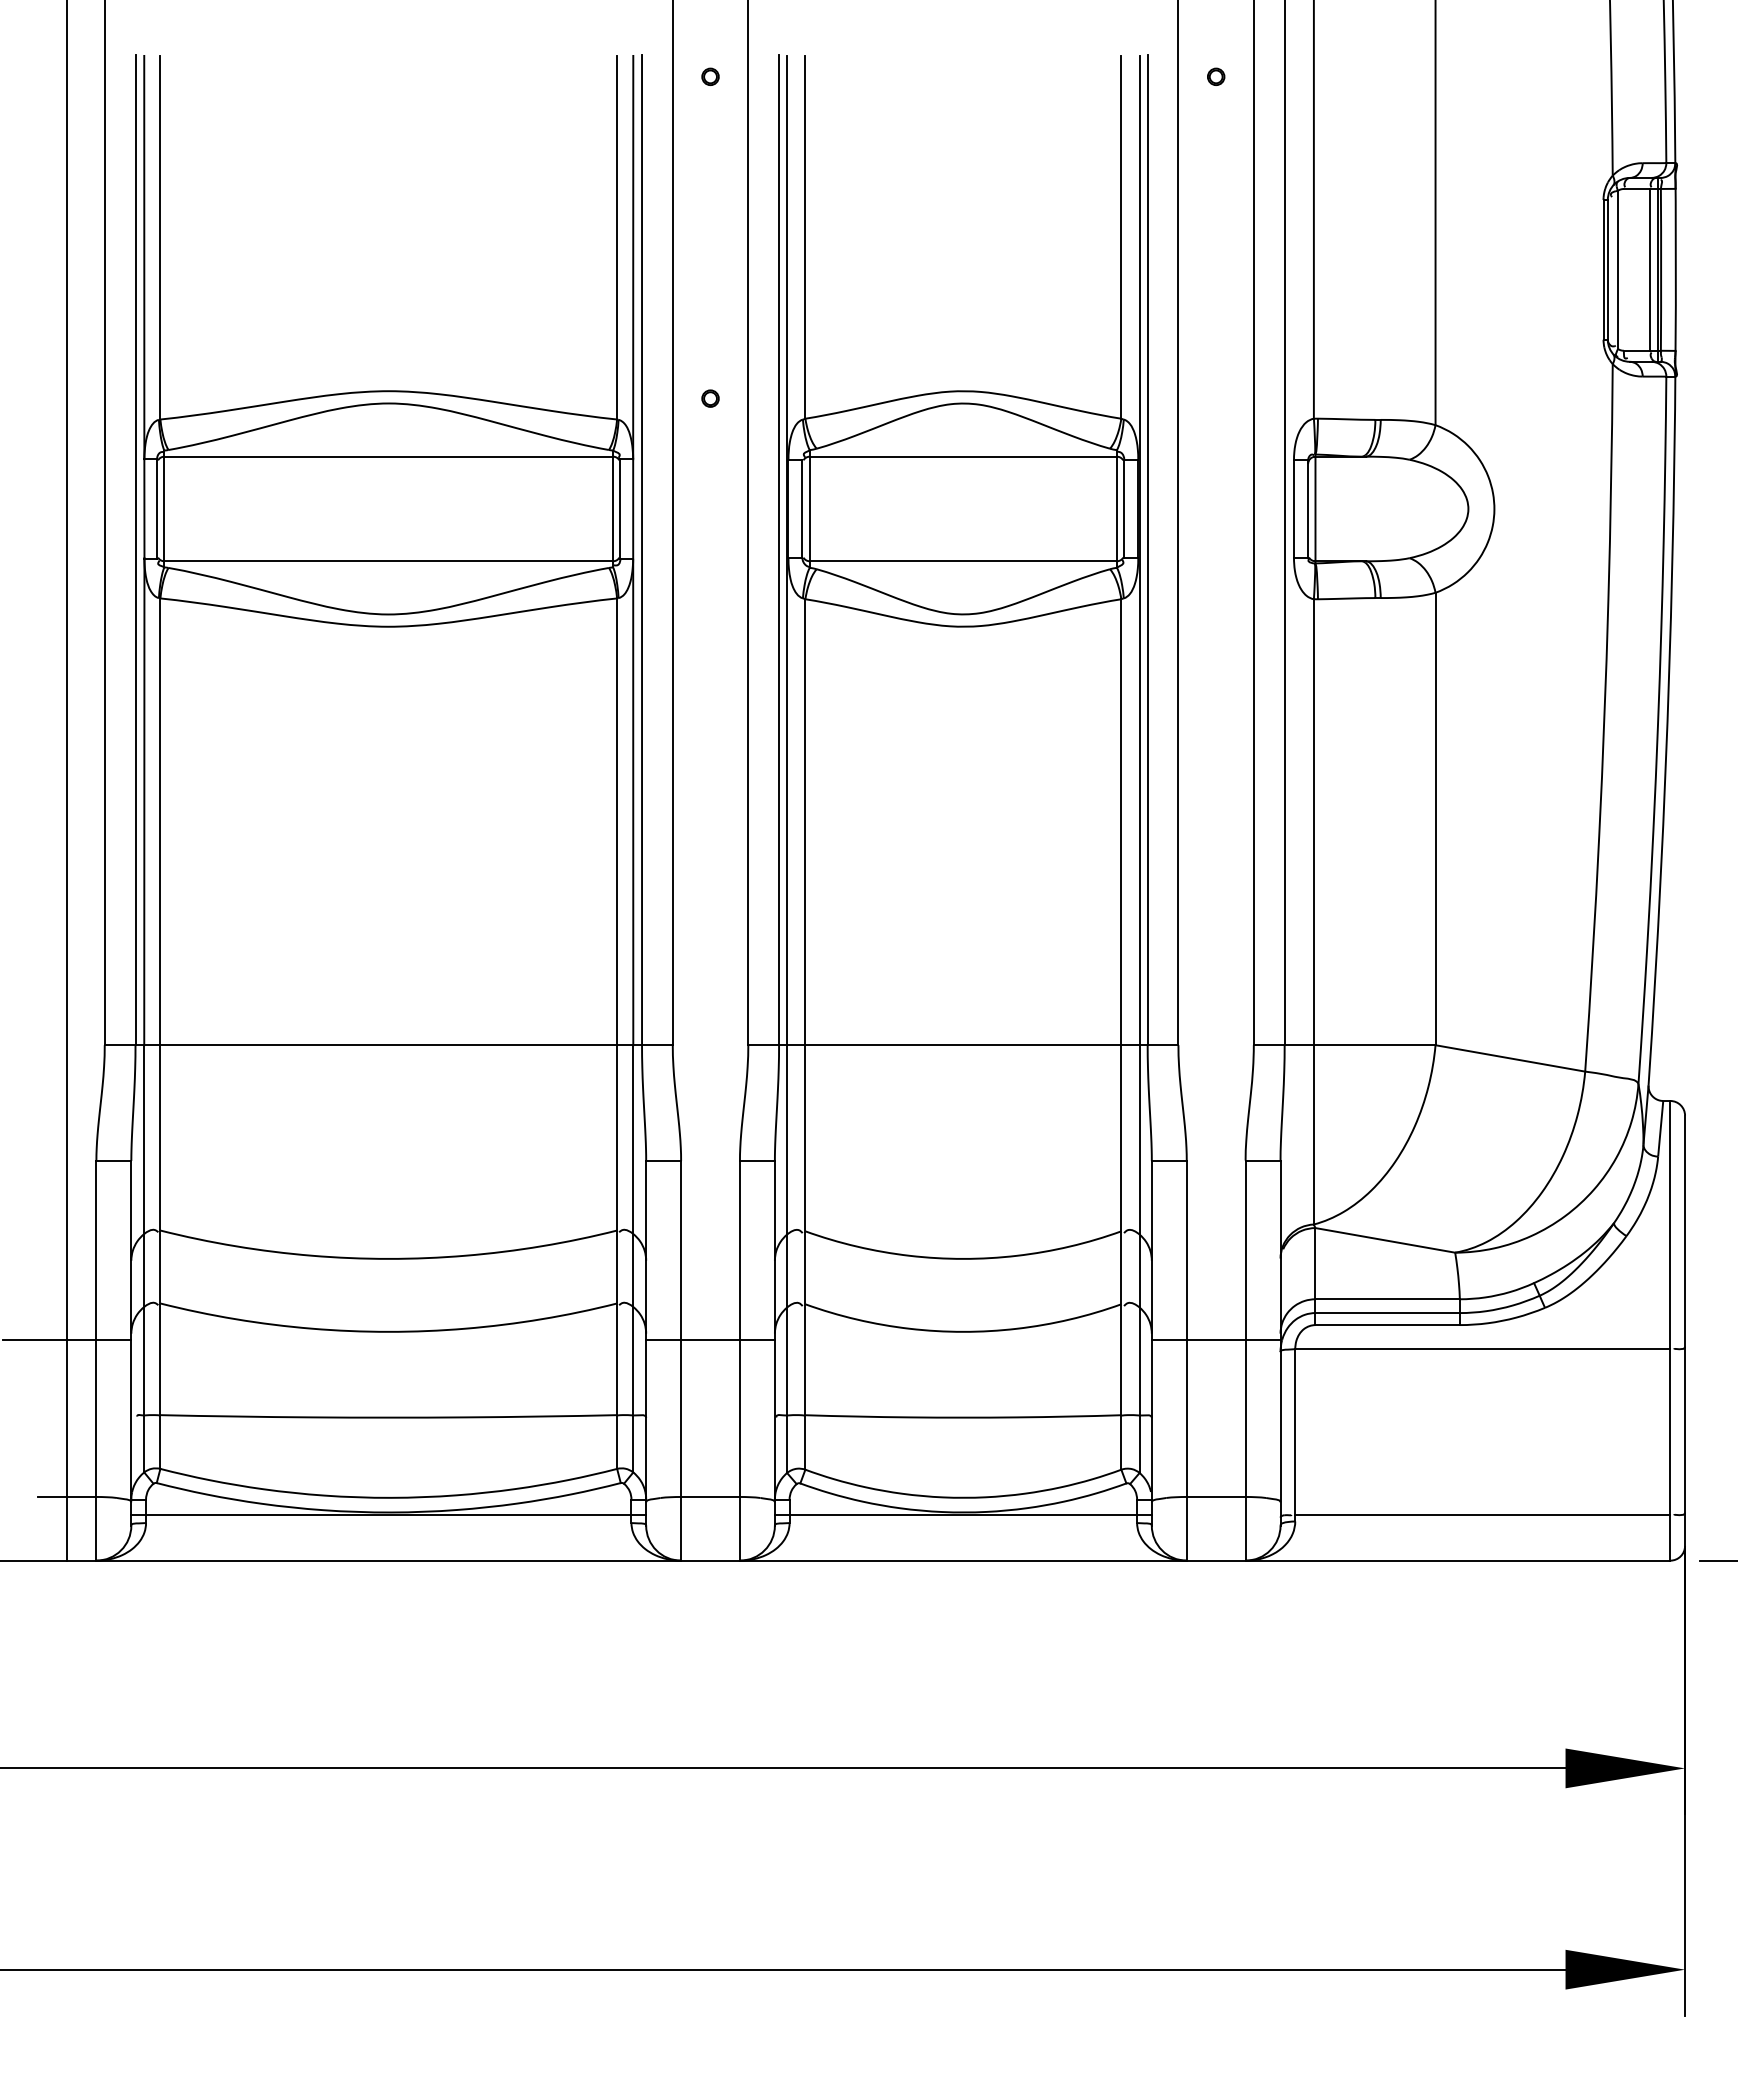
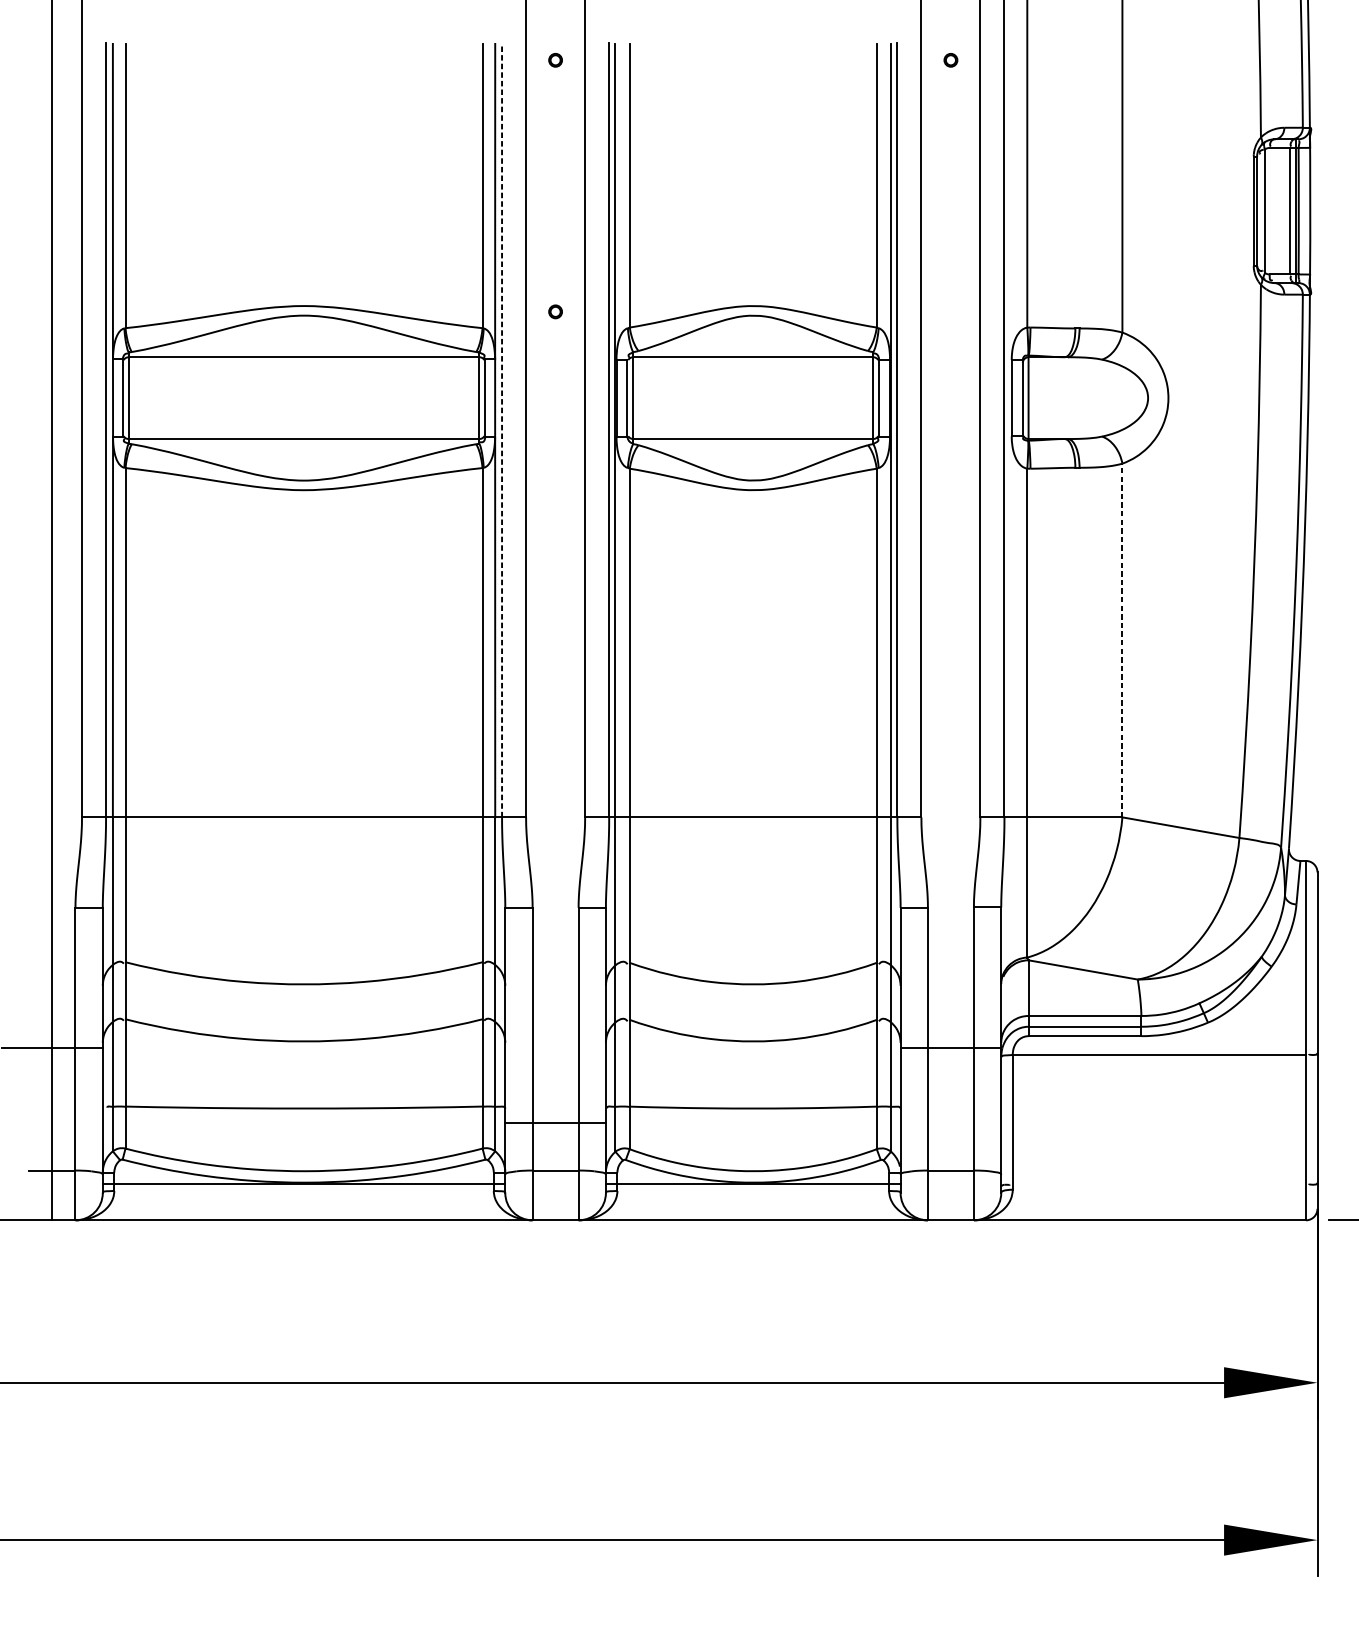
line: (642, 549) -> (502, 429), solid -> dashed
line: (1435, 818) -> (1122, 640), solid -> dashed
line: (710, 1340) -> (555, 1123), moved
line: (1482, 1515) -> (1159, 1185), removed

